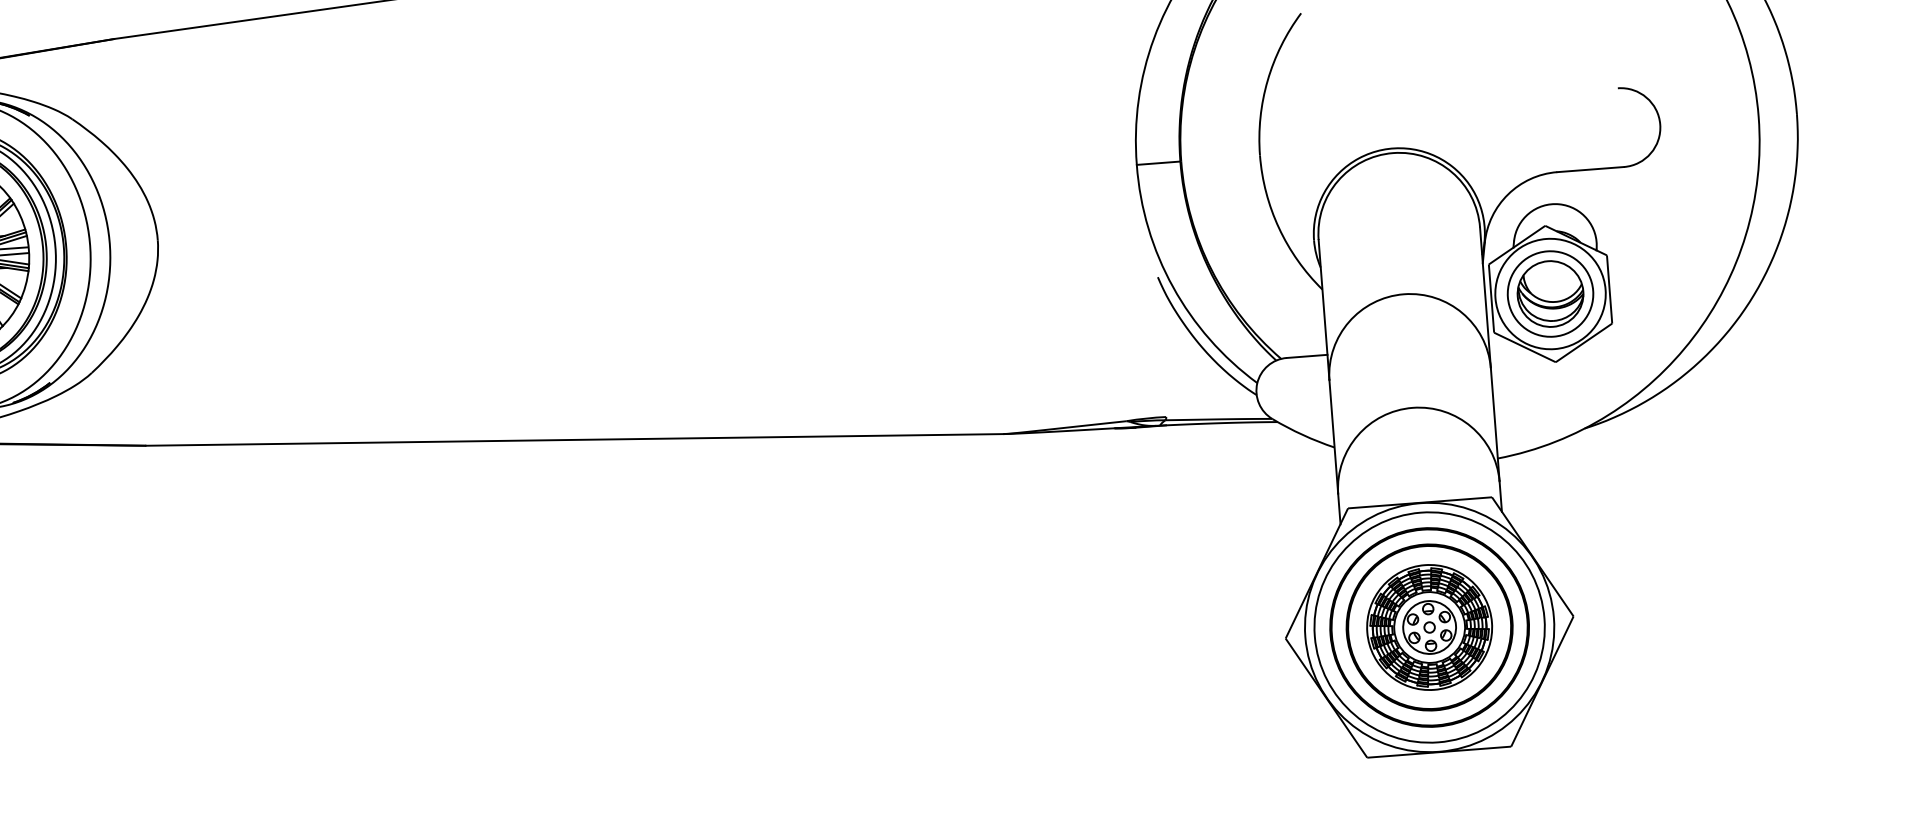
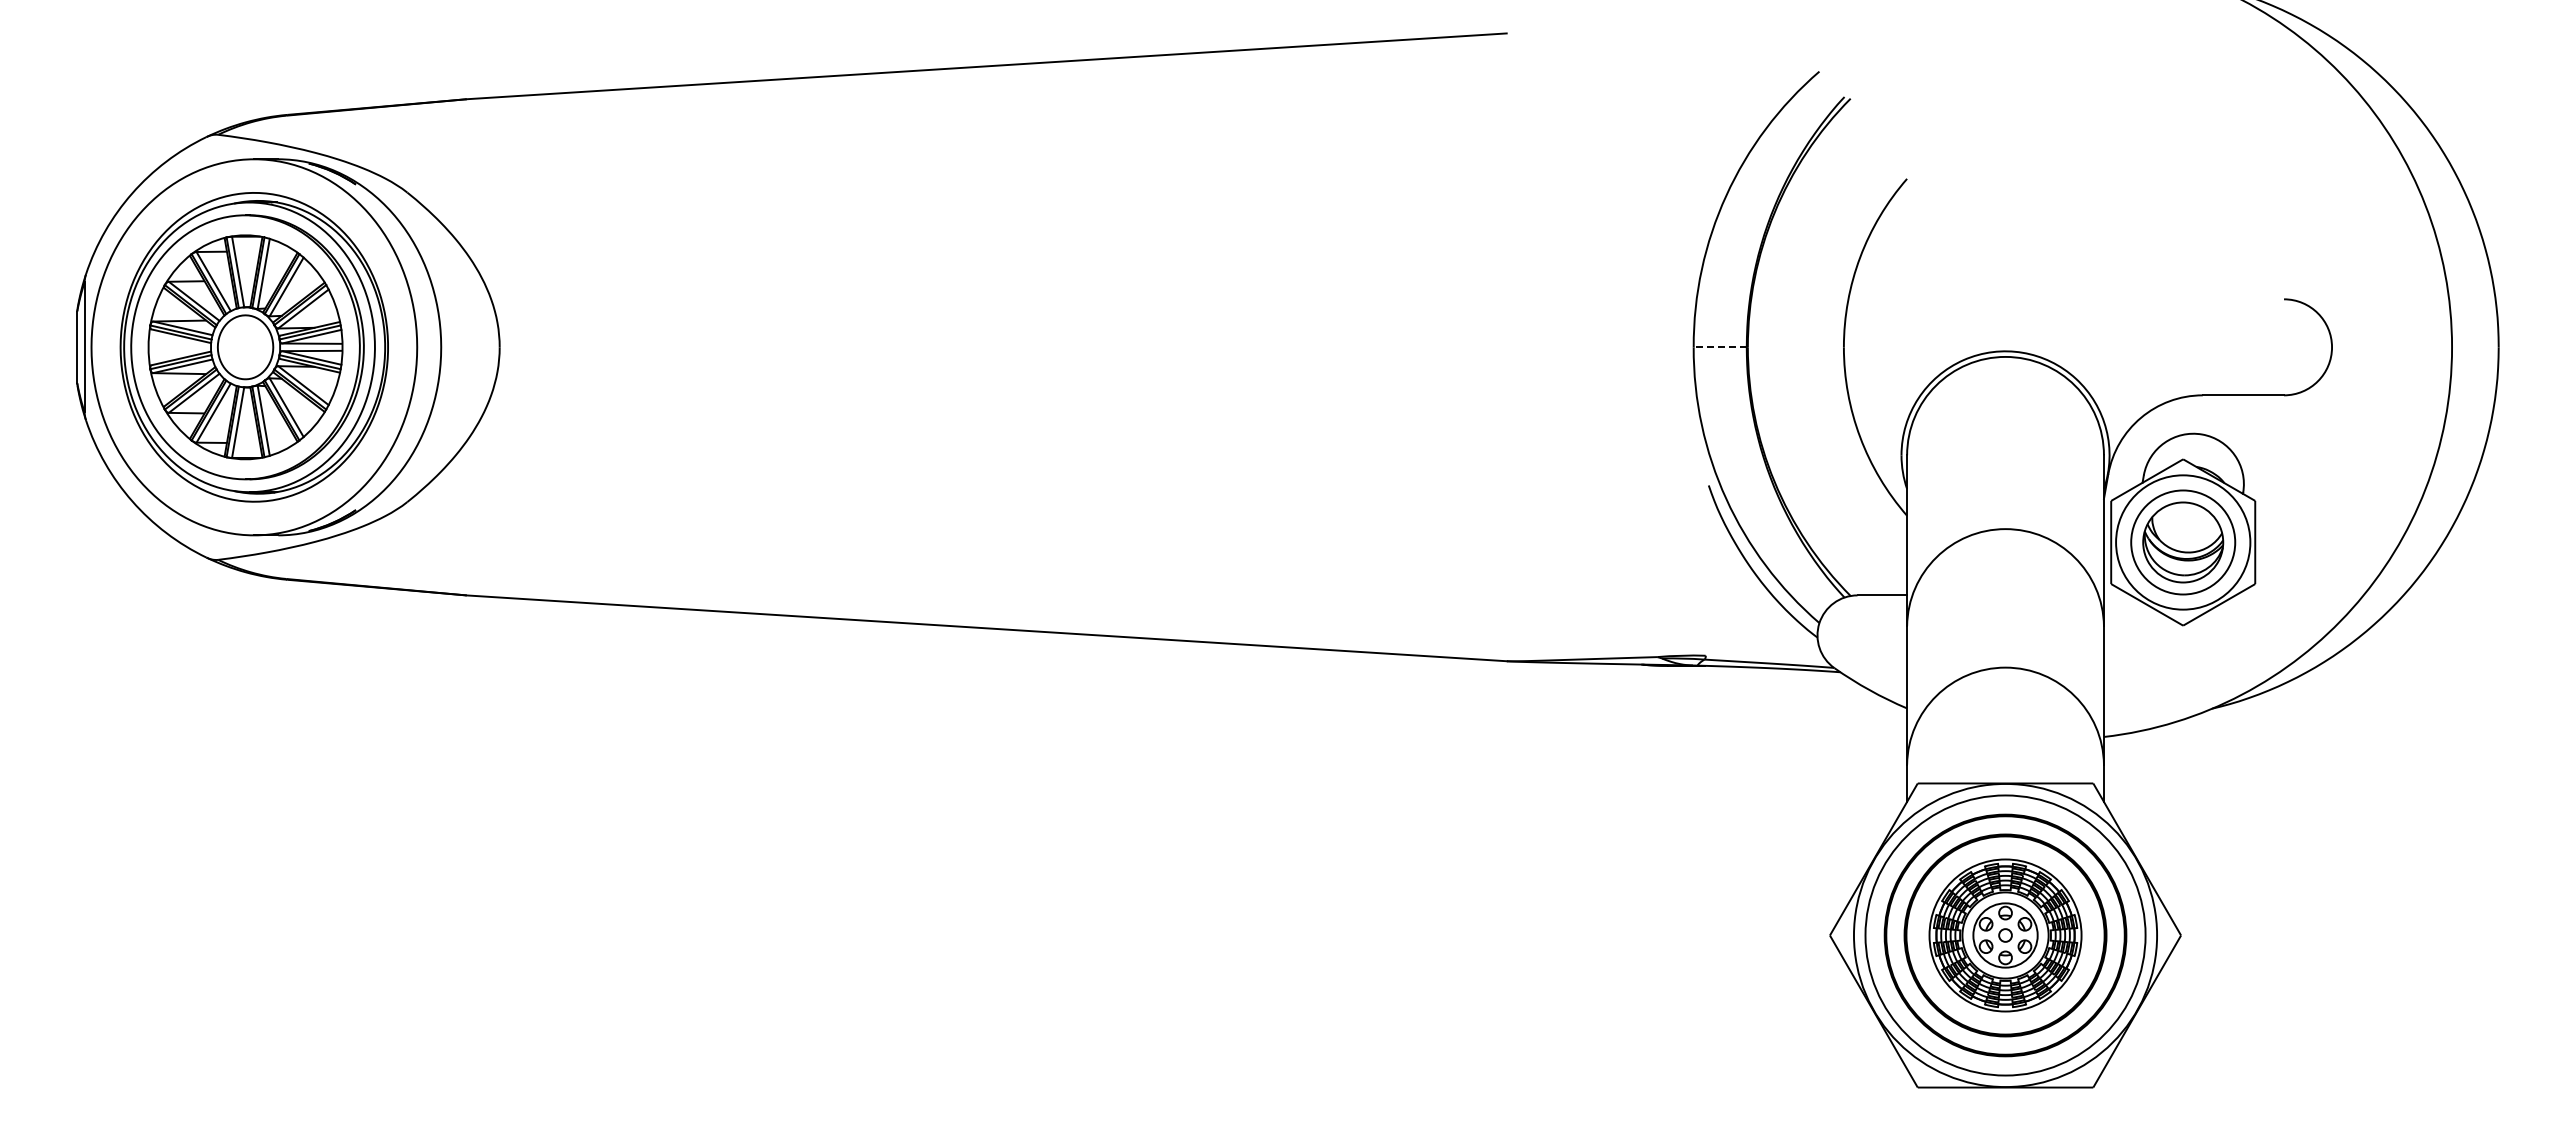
line: (1158, 163) -> (1720, 347), solid -> dashed

